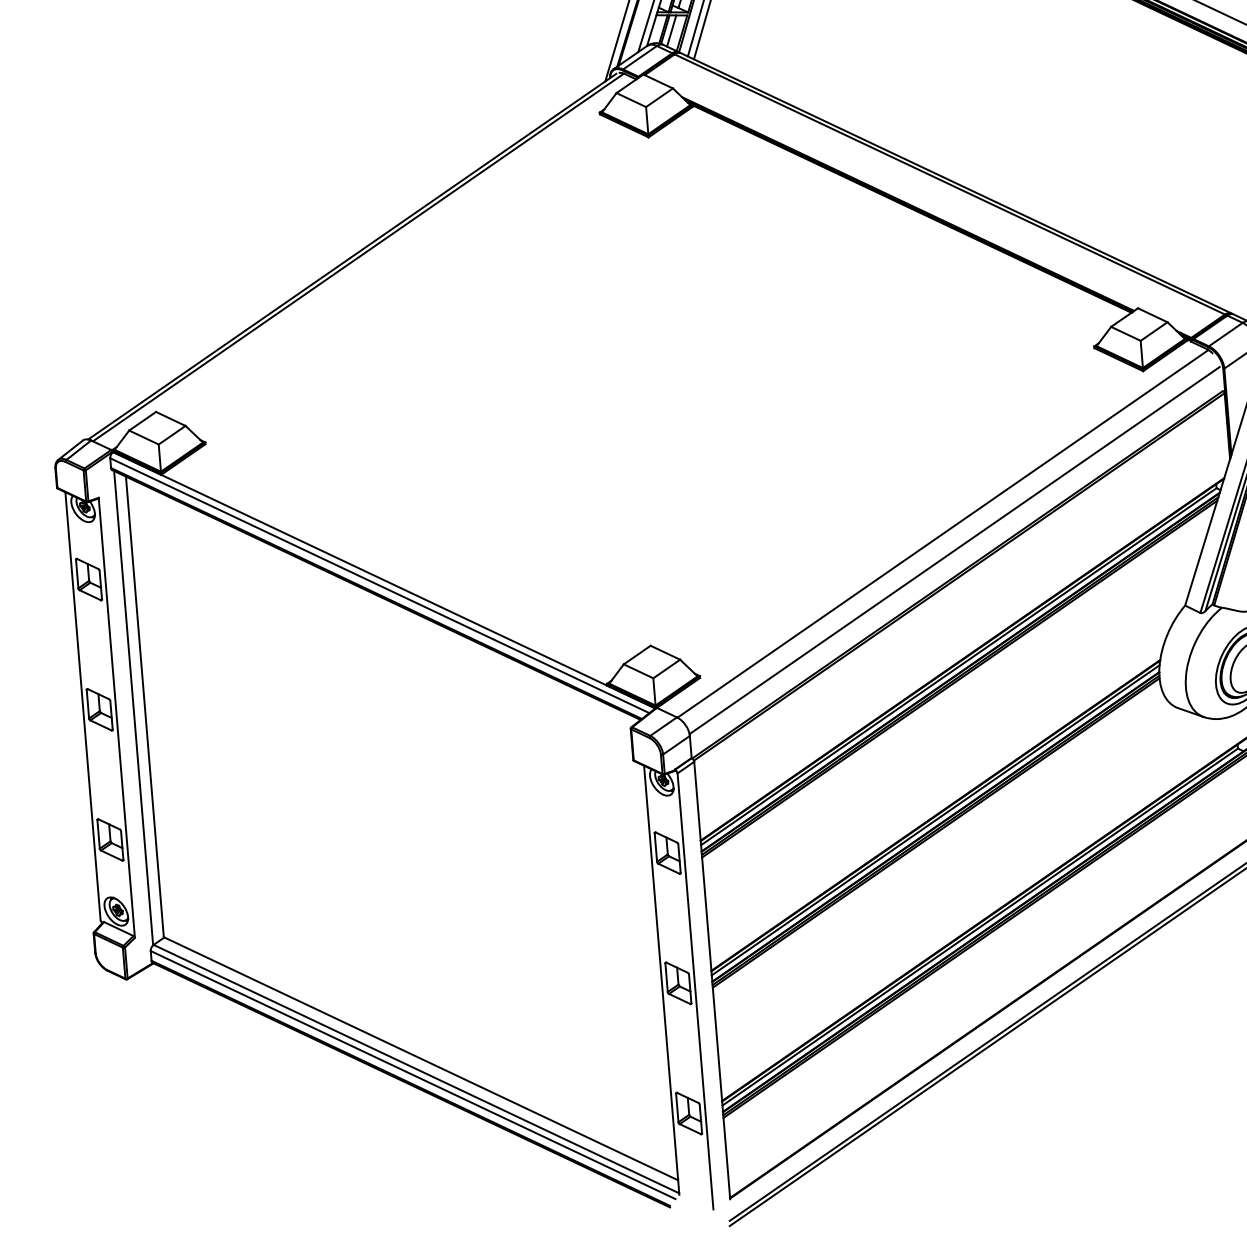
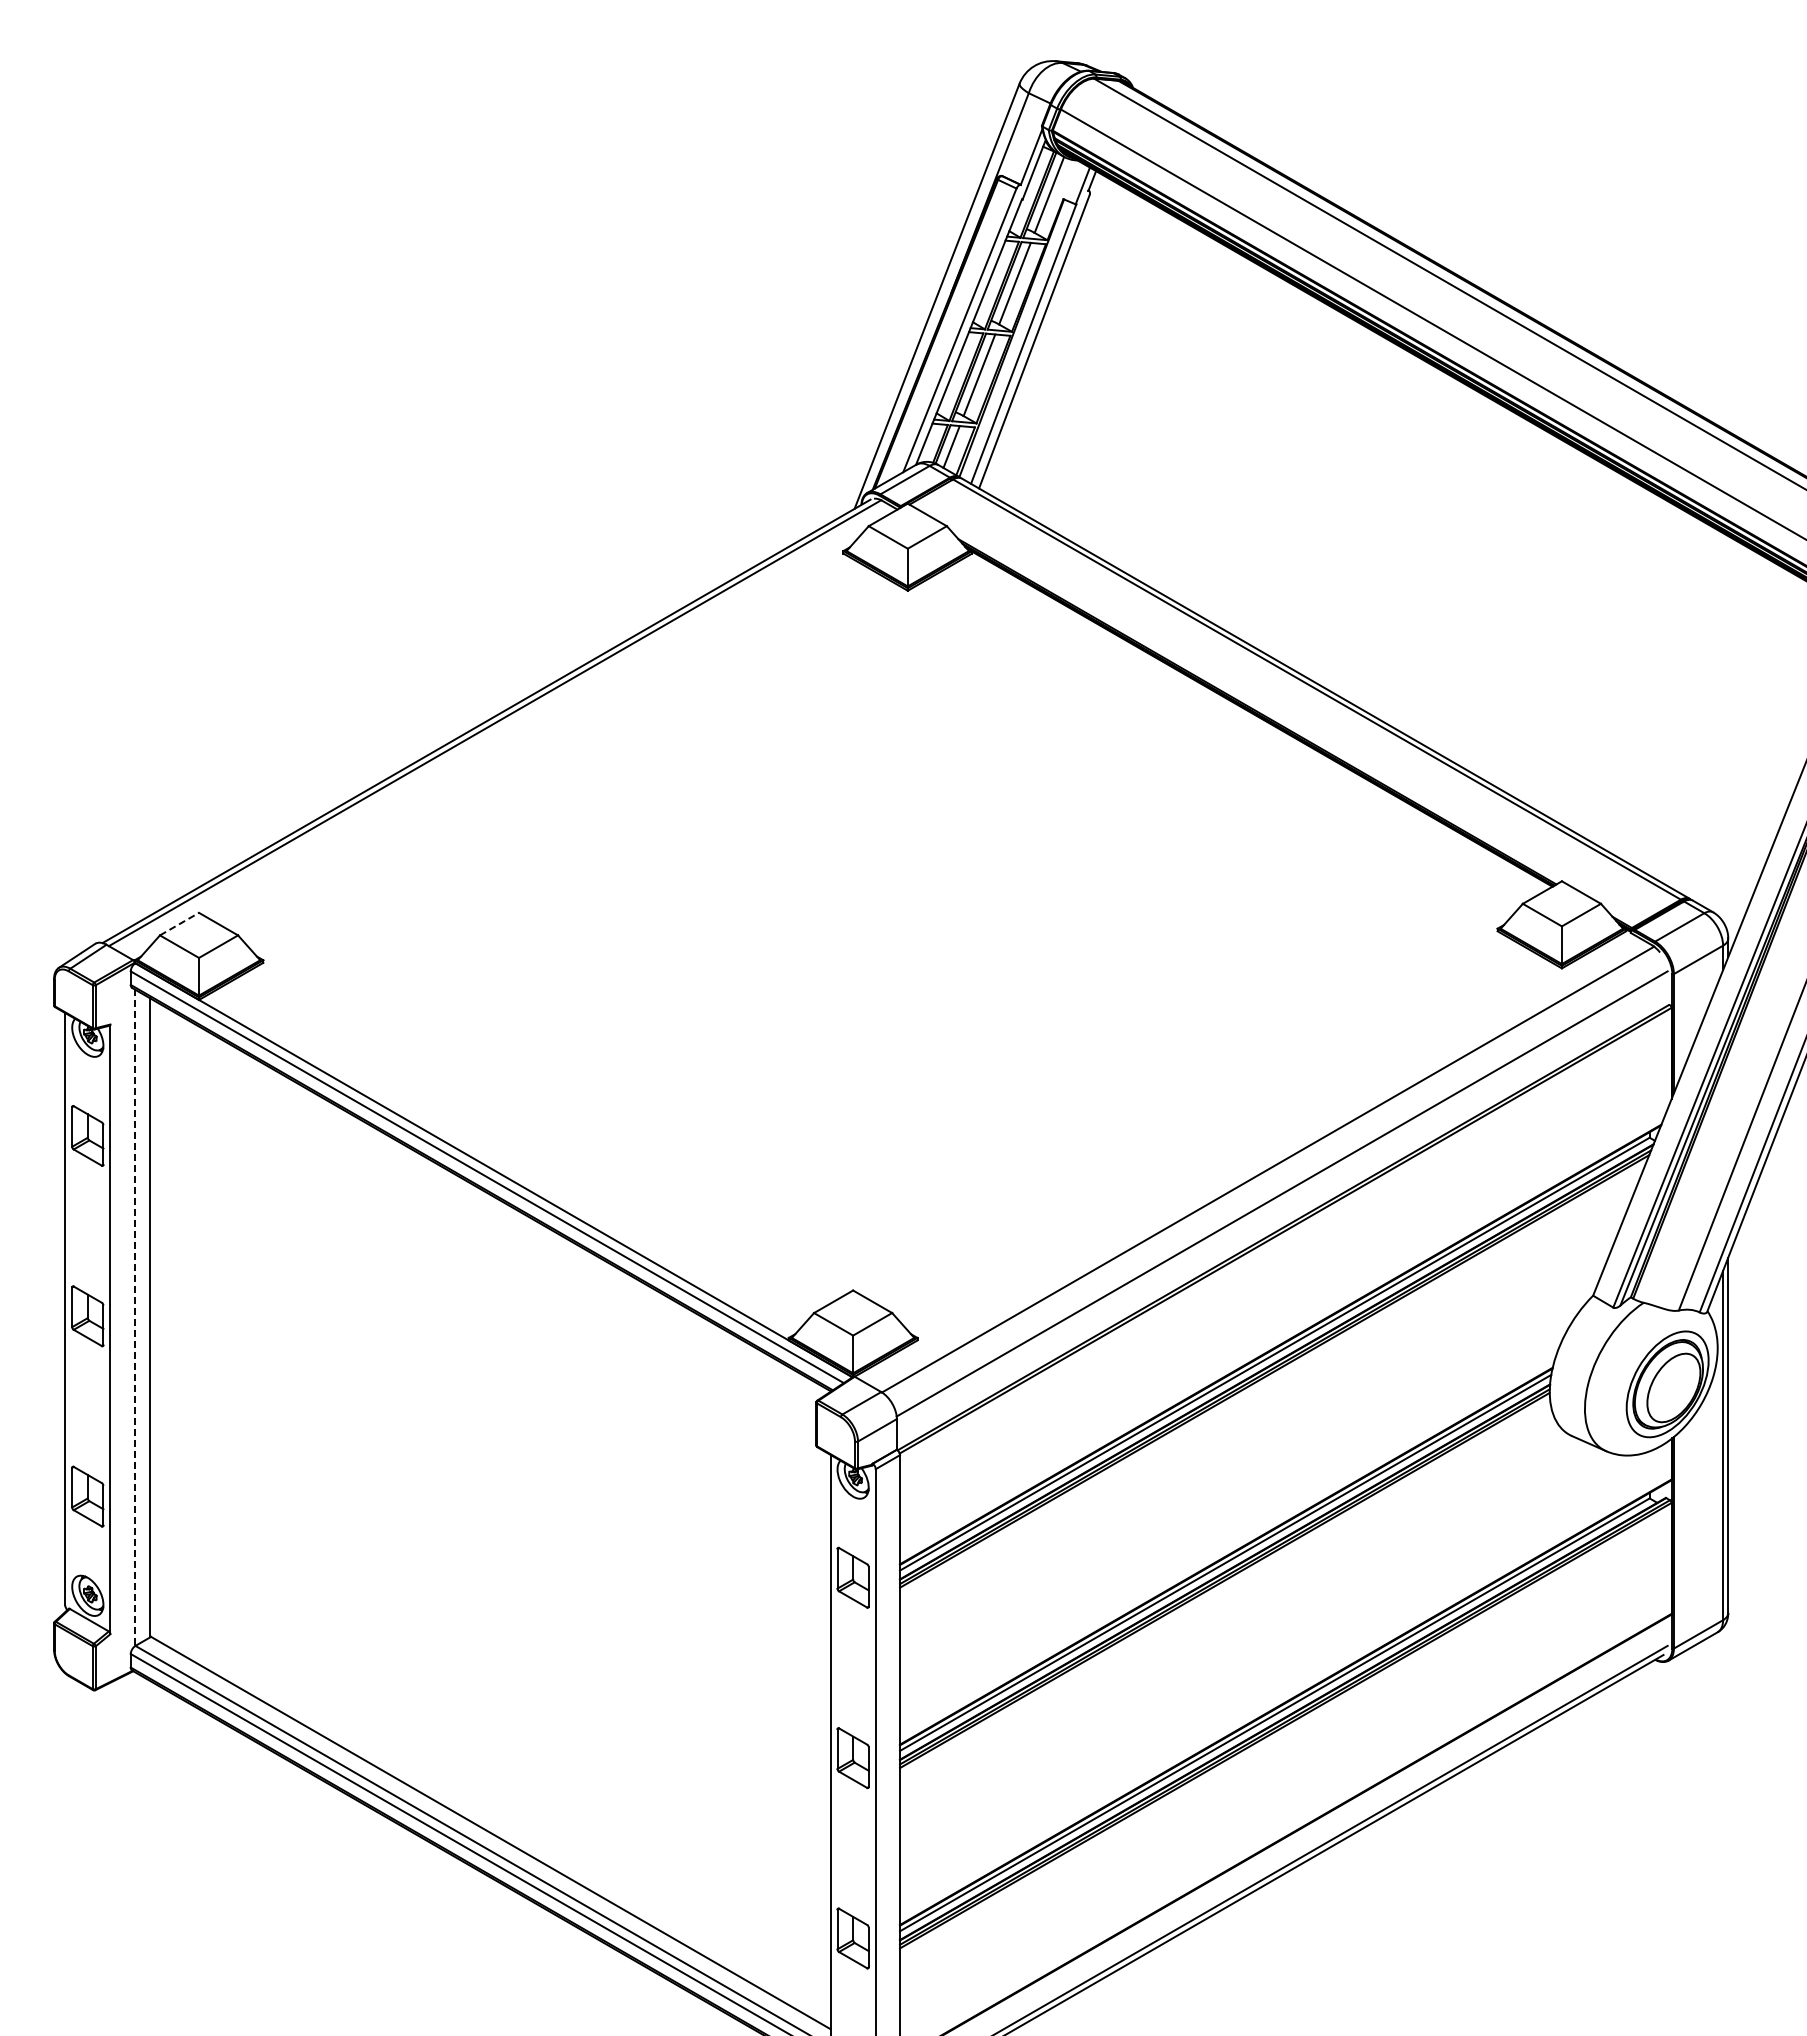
line: (142, 421) -> (179, 924), solid -> dashed
line: (133, 707) -> (134, 1317), solid -> dashed

